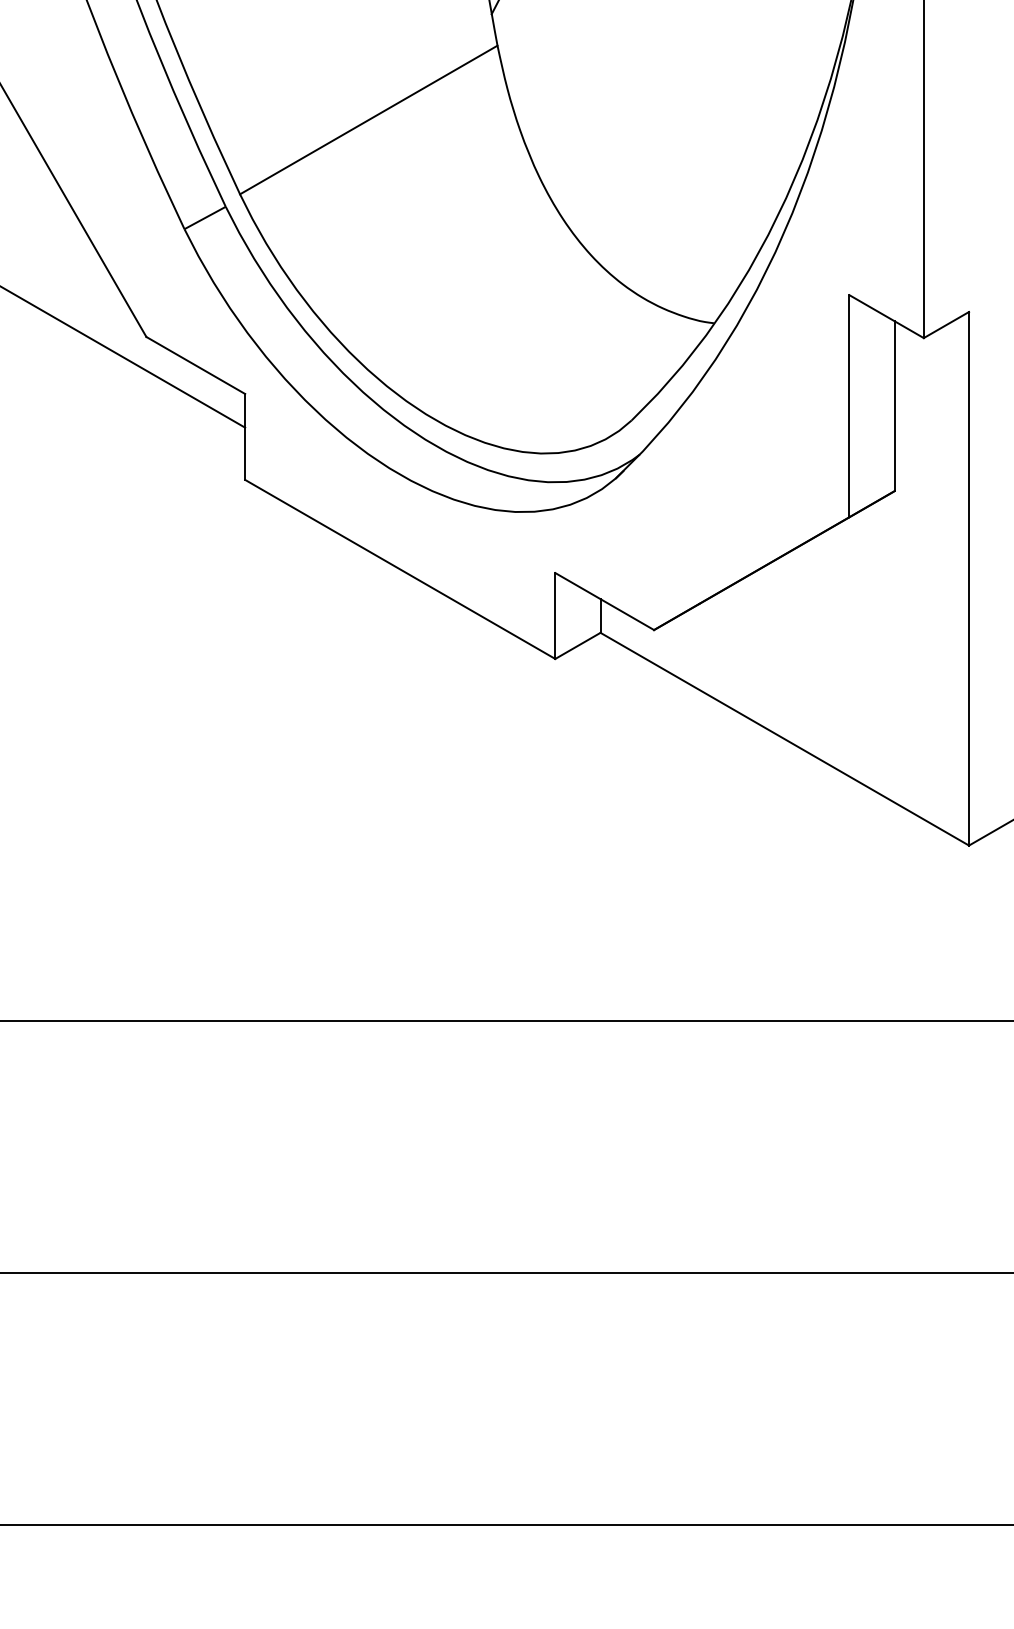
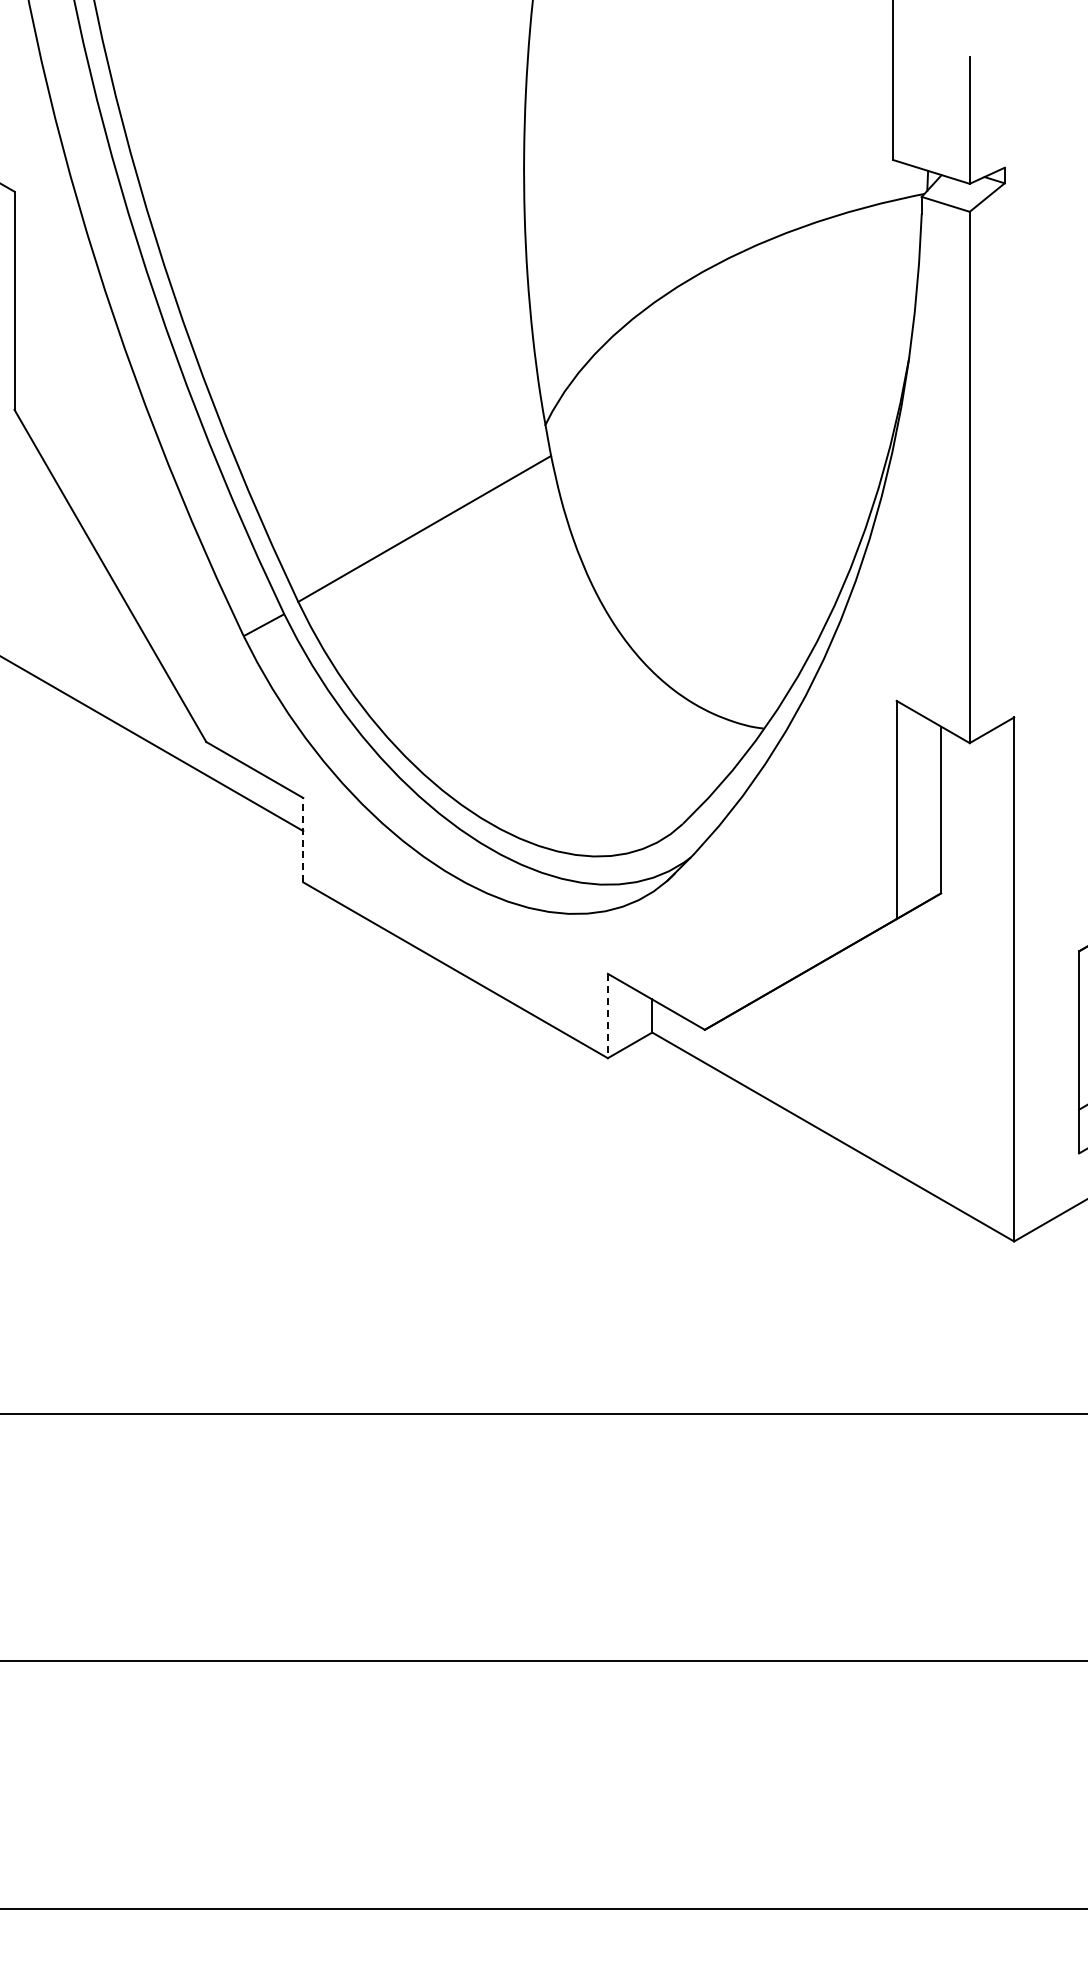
line: (245, 436) -> (303, 839), solid -> dashed
line: (554, 616) -> (607, 1016), solid -> dashed

